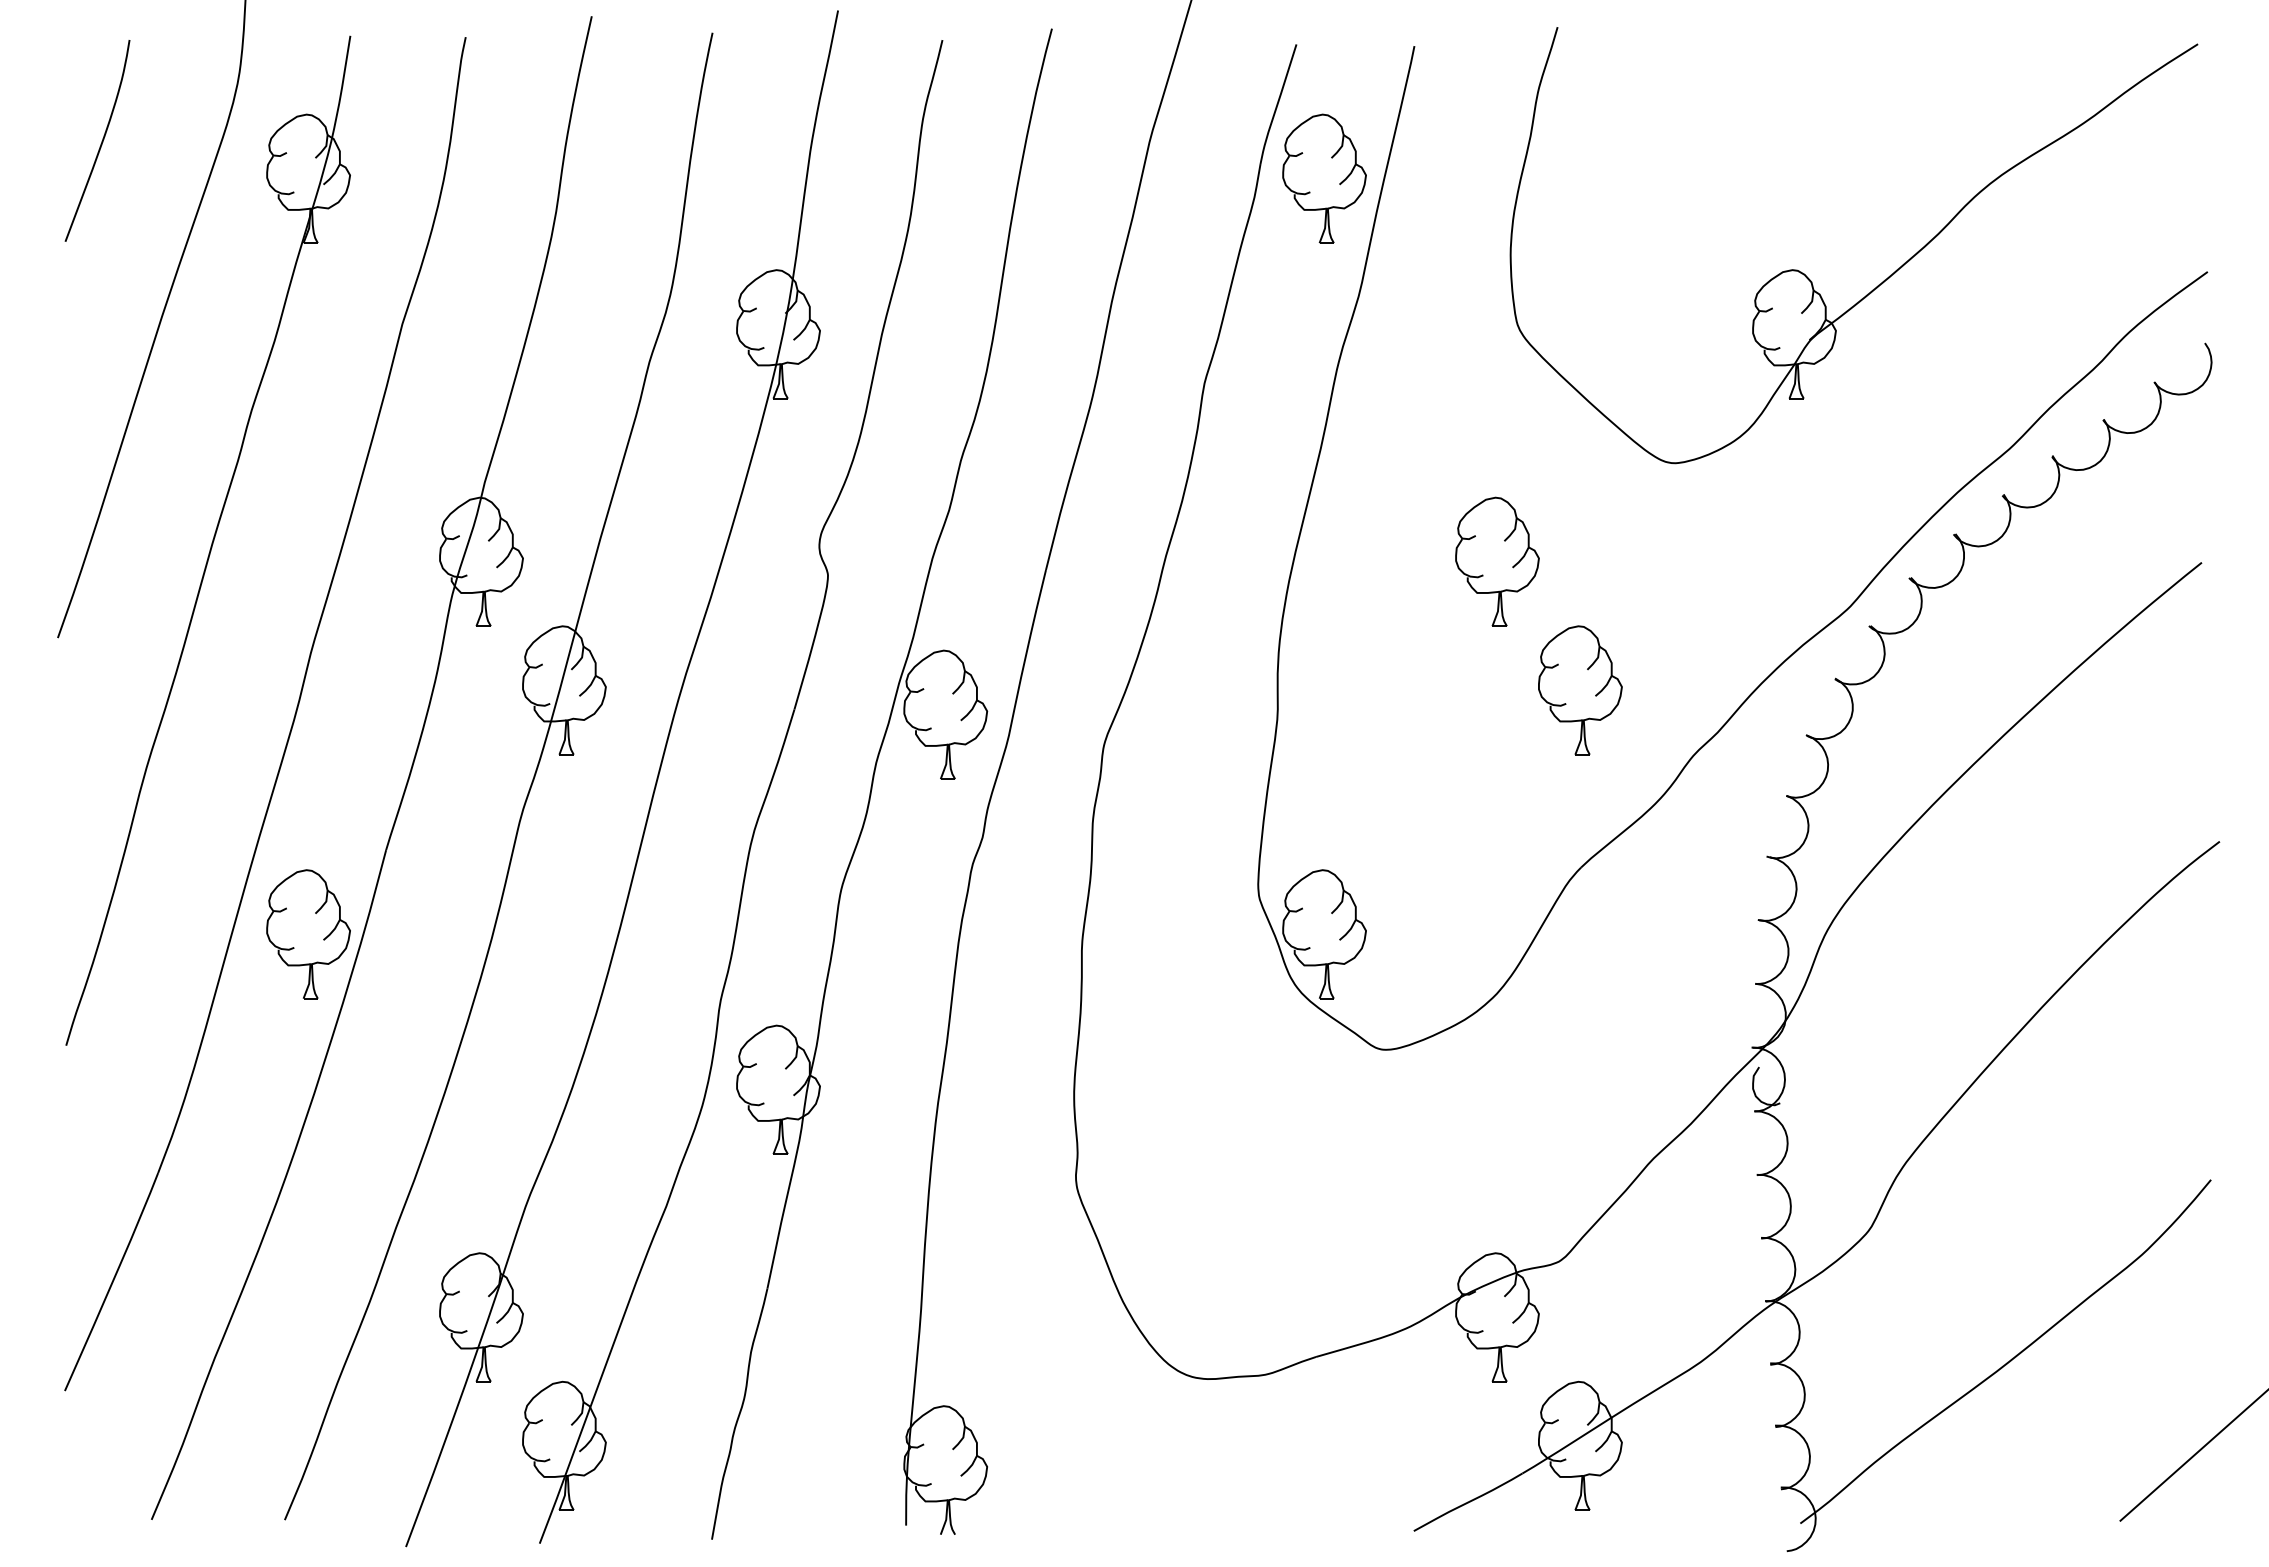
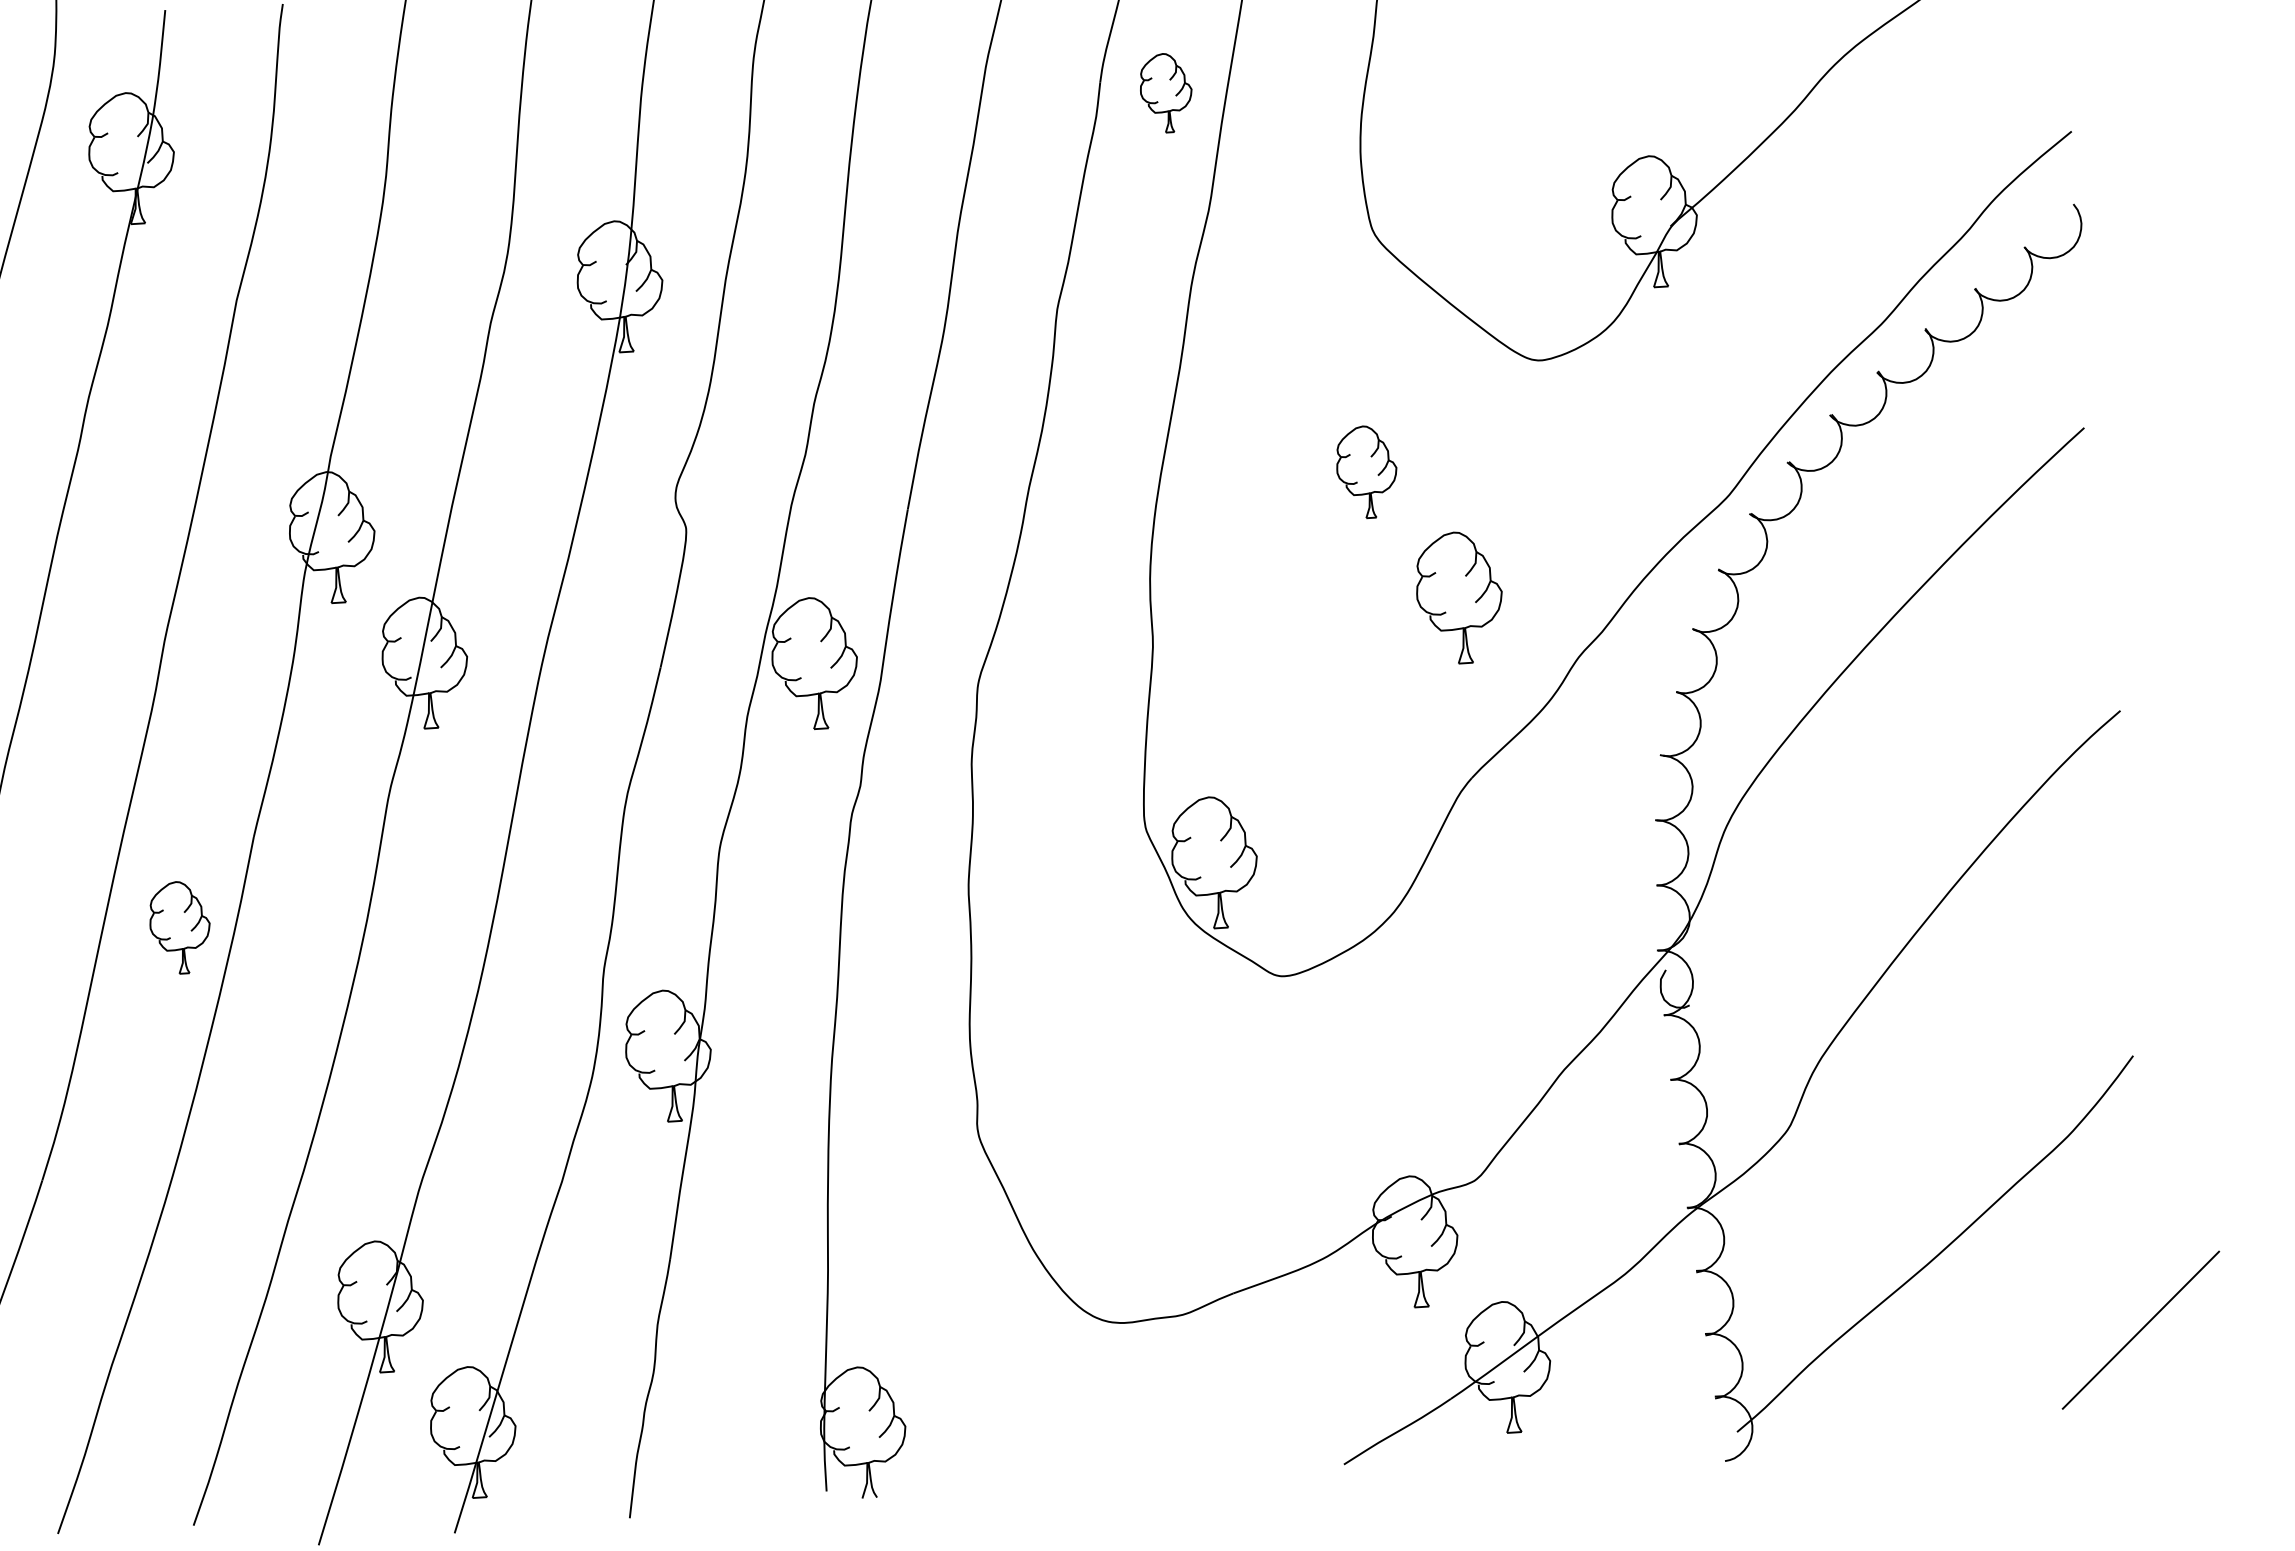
part: (1324, 178) -> (1166, 92), size x0.6
part: (1497, 561) -> (1367, 471), size x0.7
part: (308, 934) -> (180, 927), size x0.7

